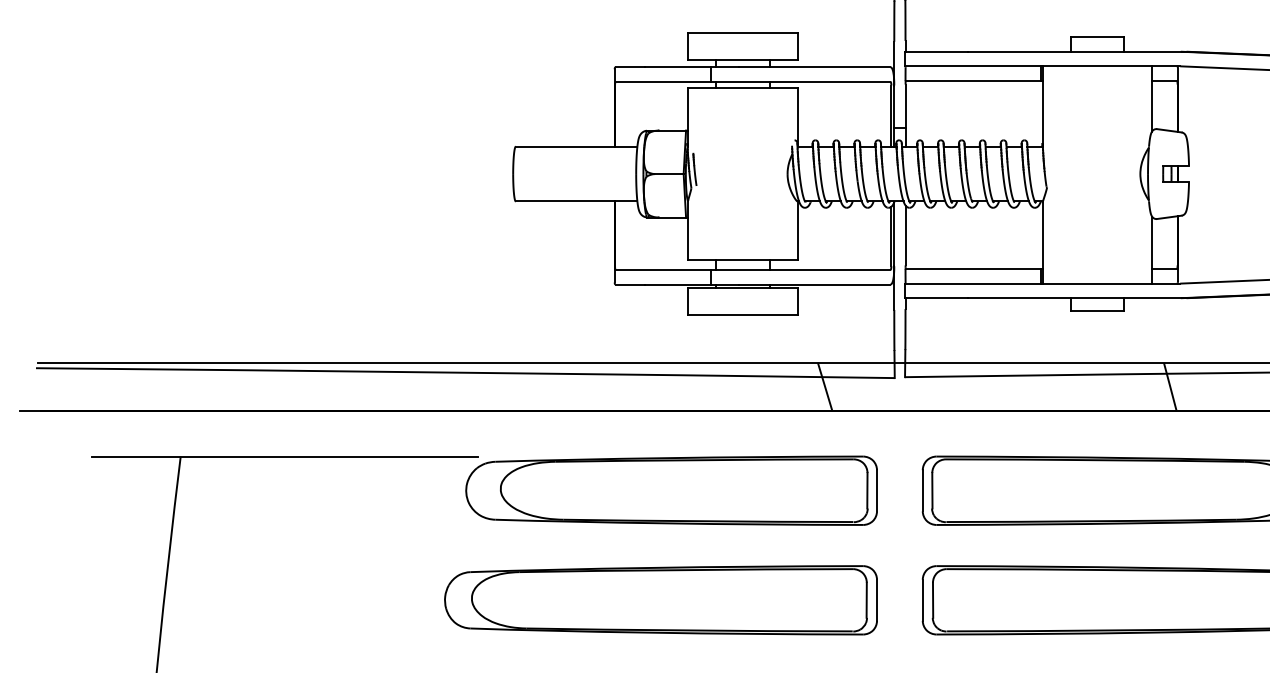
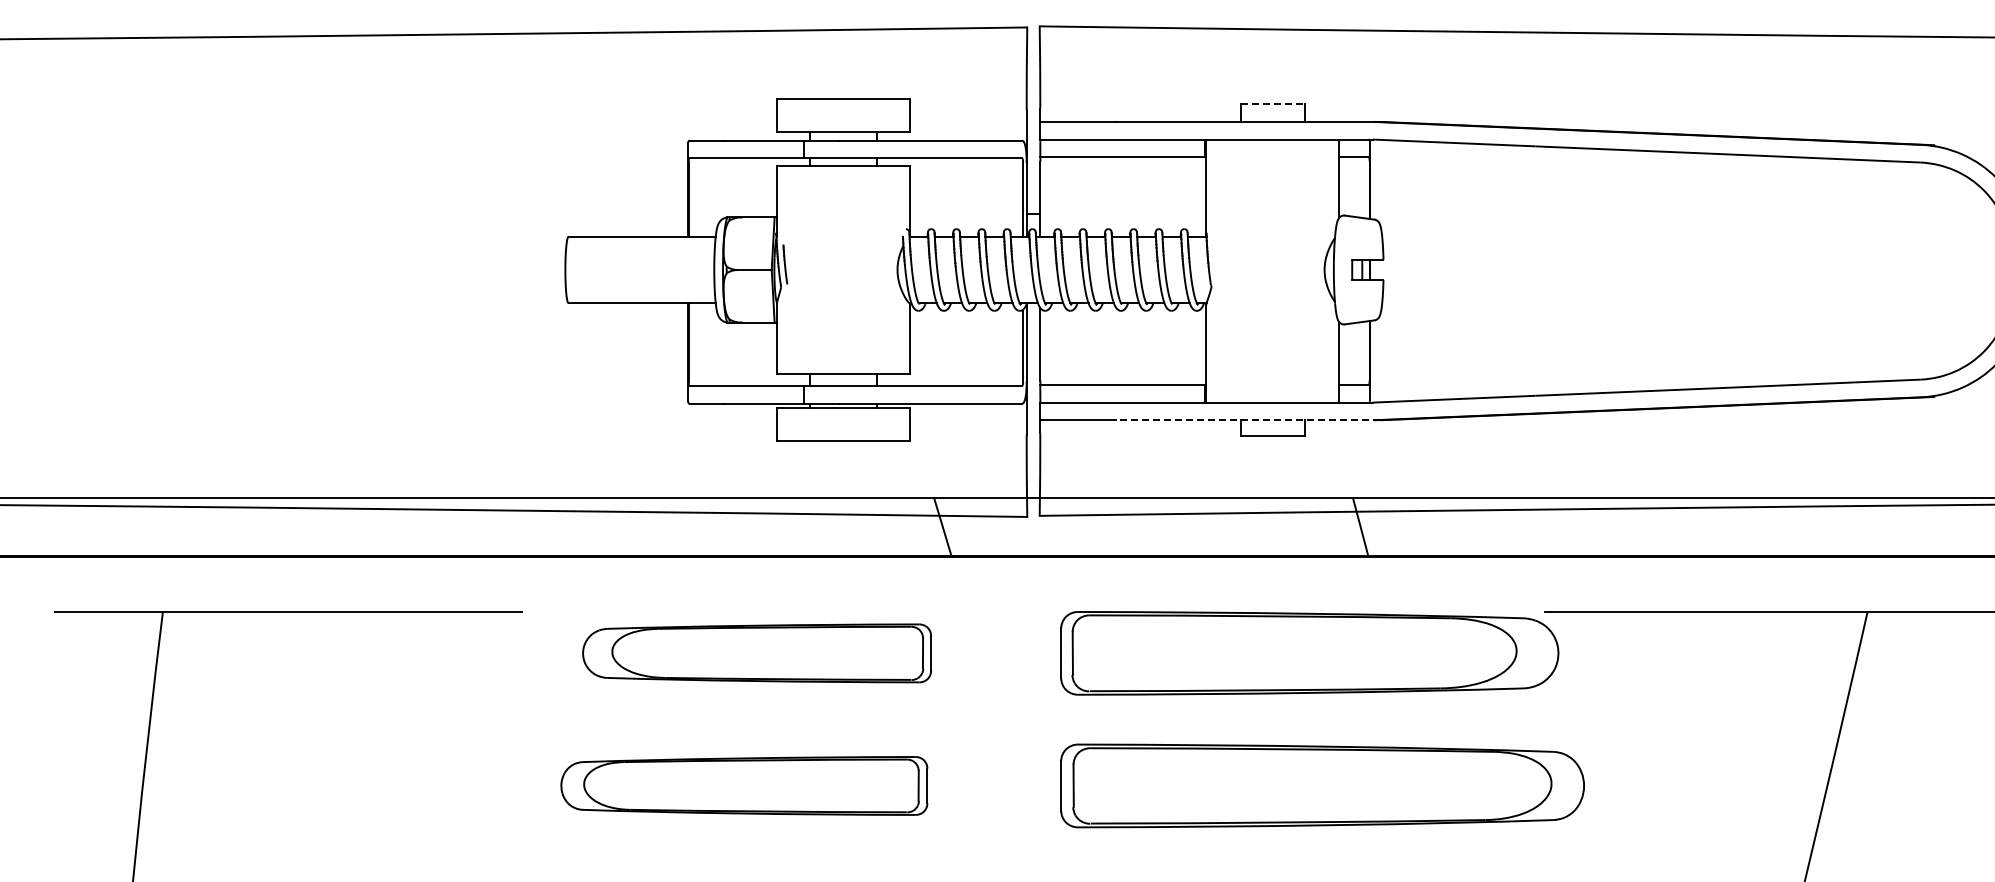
line: (1098, 37) -> (1273, 104), solid -> dashed
line: (1076, 298) -> (1247, 420), solid -> dashed
part: (671, 490) -> (756, 653), size x0.7
part: (661, 599) -> (744, 785), size x0.7

